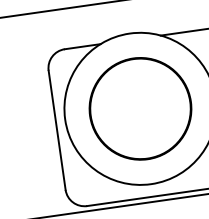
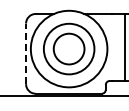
circle: (139, 107) -> (68, 48), size x0.6
line: (57, 129) -> (26, 53), solid -> dashed

